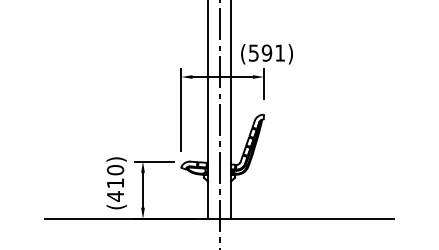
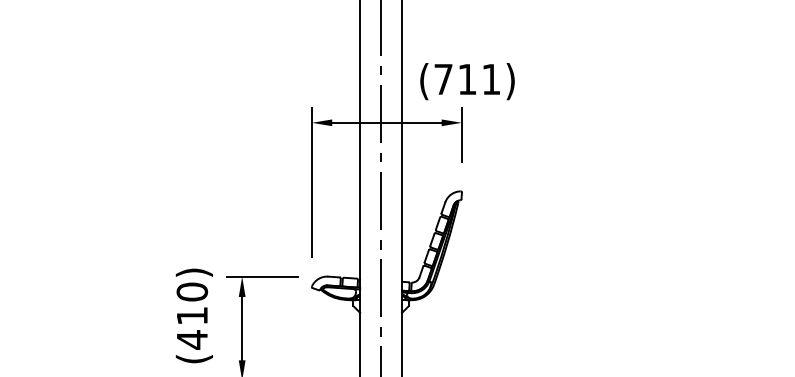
text: (260, 52) -> (455, 78), (591) -> (711)

